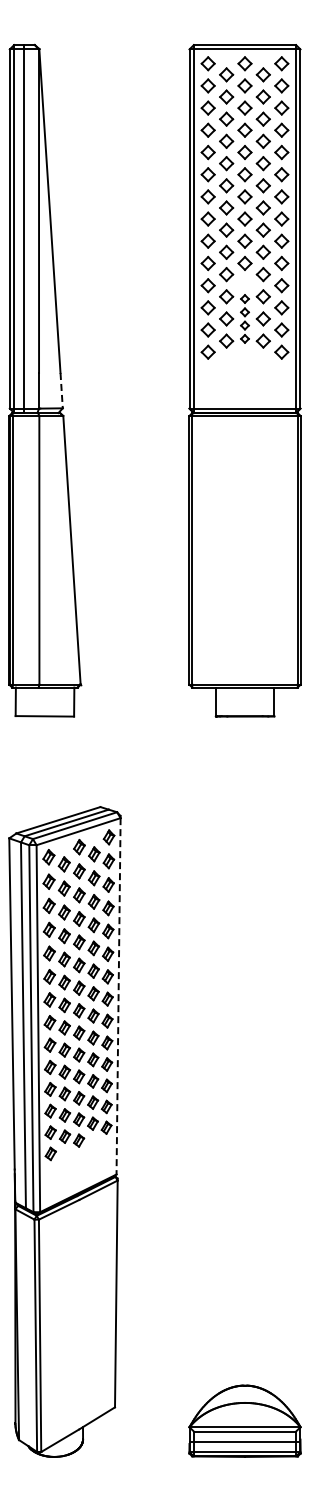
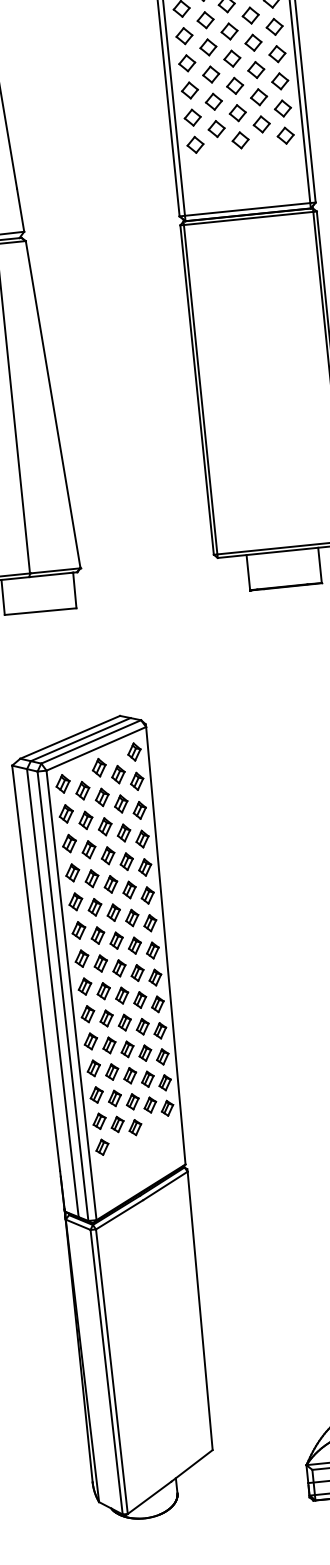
part: (244, 318) -> (235, 99), size x1.67
line: (61, 390) -> (20, 210), dashed -> solid
line: (118, 996) -> (165, 945), dashed -> solid

